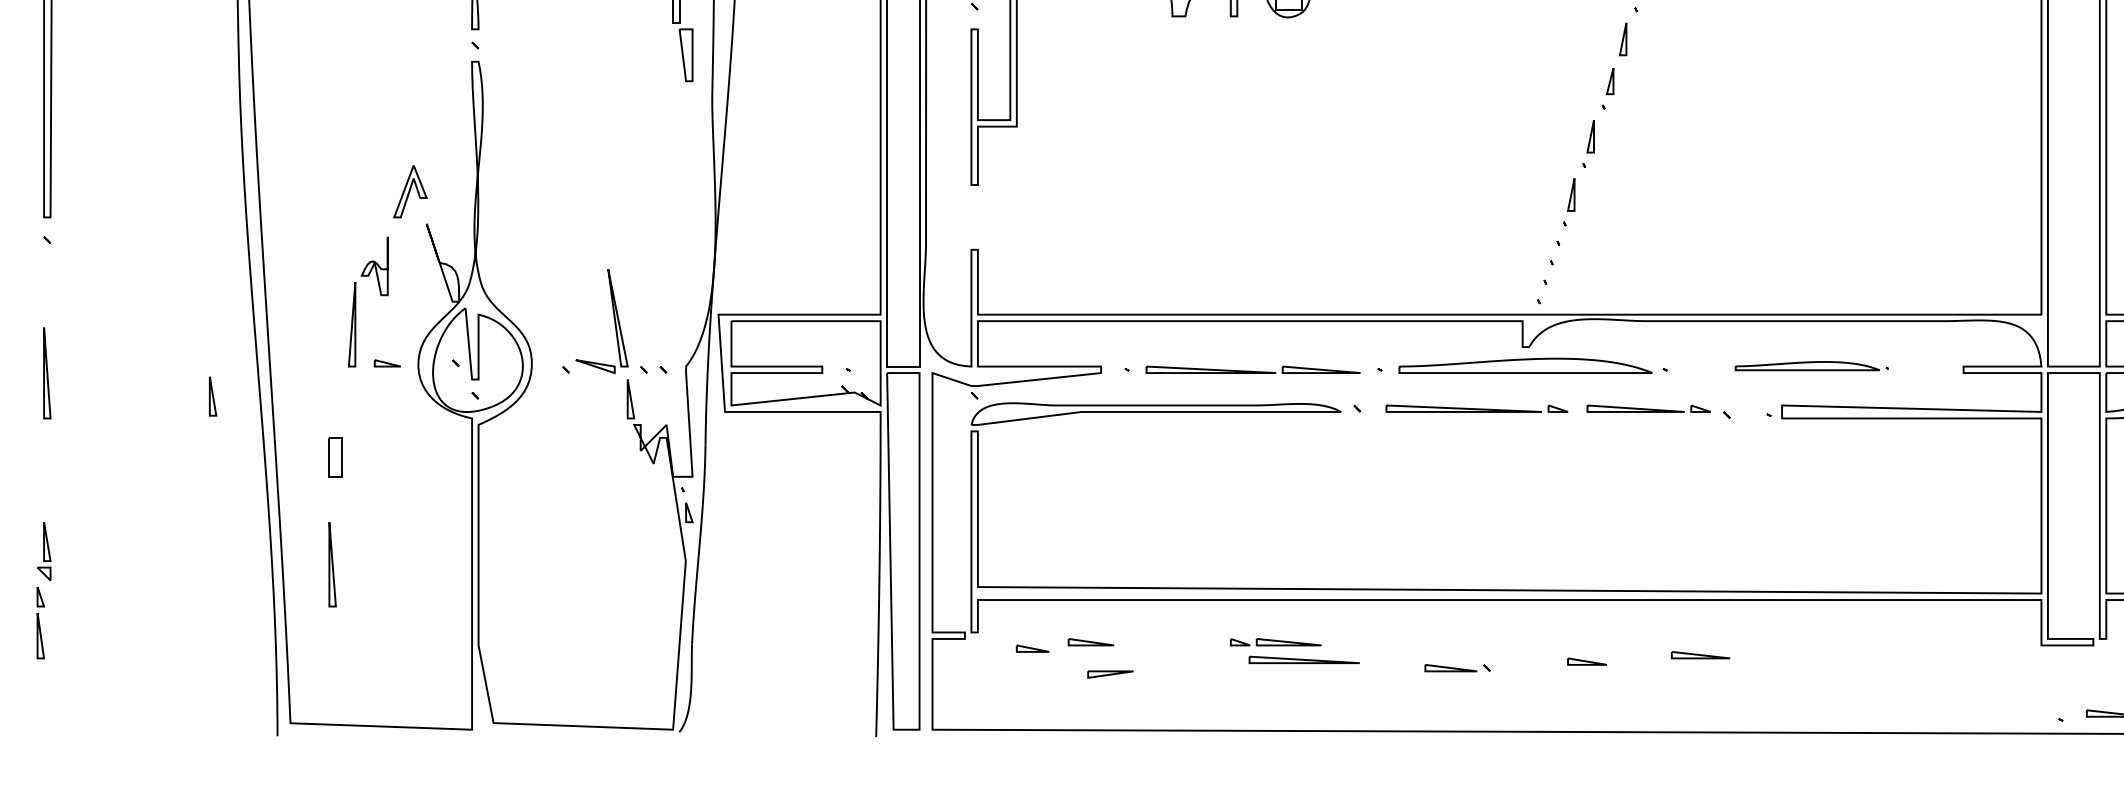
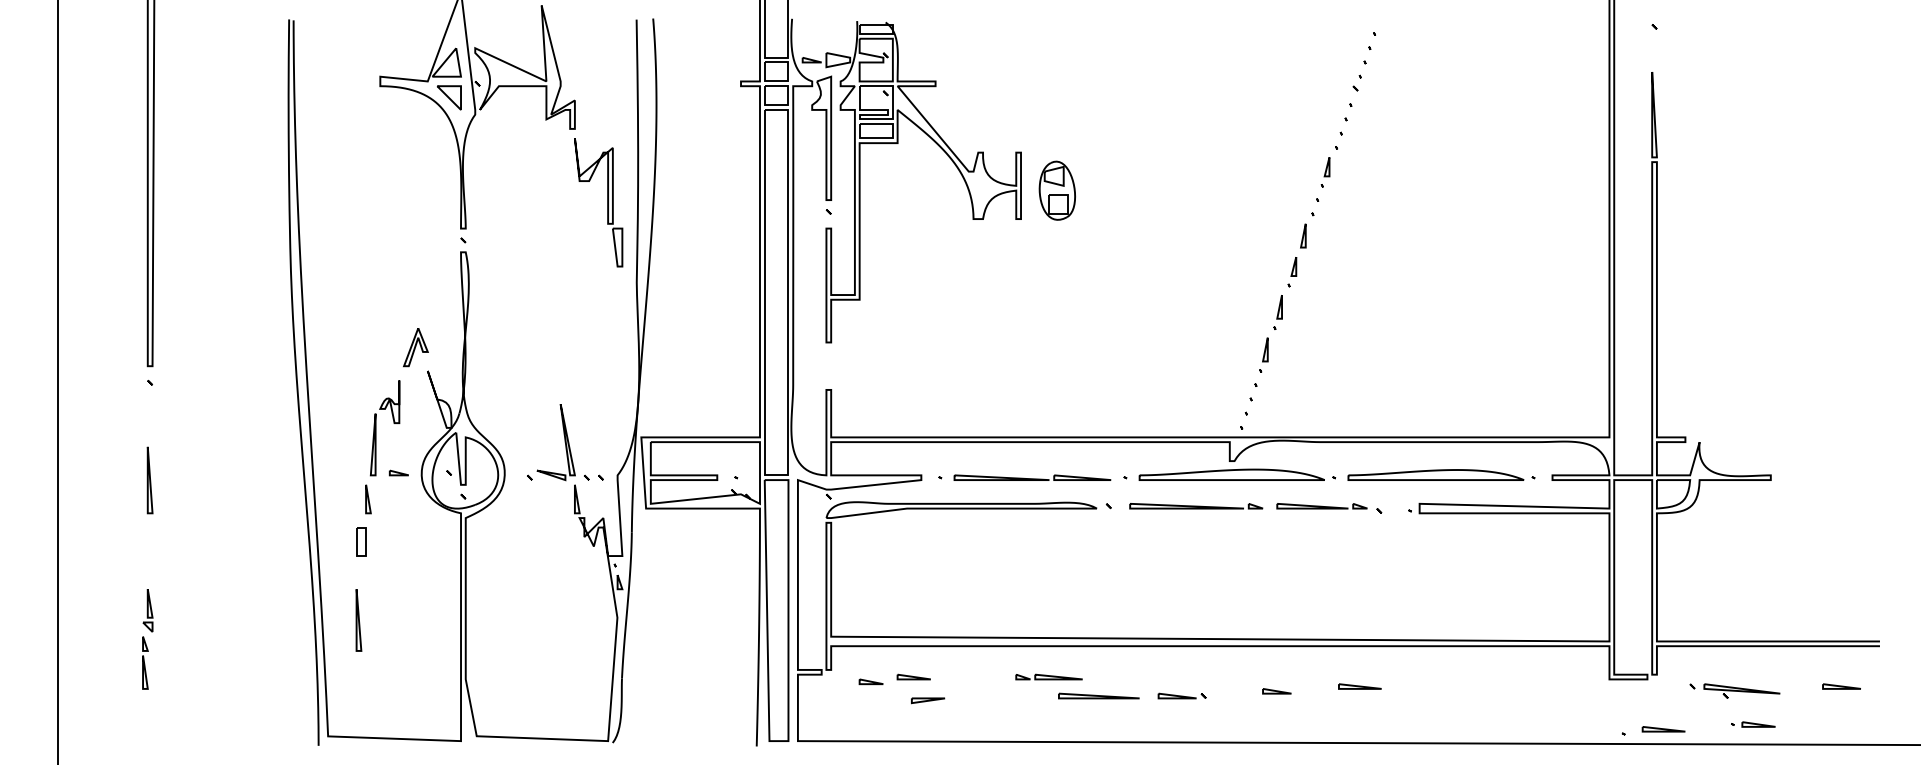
part: (1811, 365) -> (1441, 474), size x1.67
part: (213, 396) -> (368, 499), moved
part: (1303, 659) -> (1098, 695), moved

